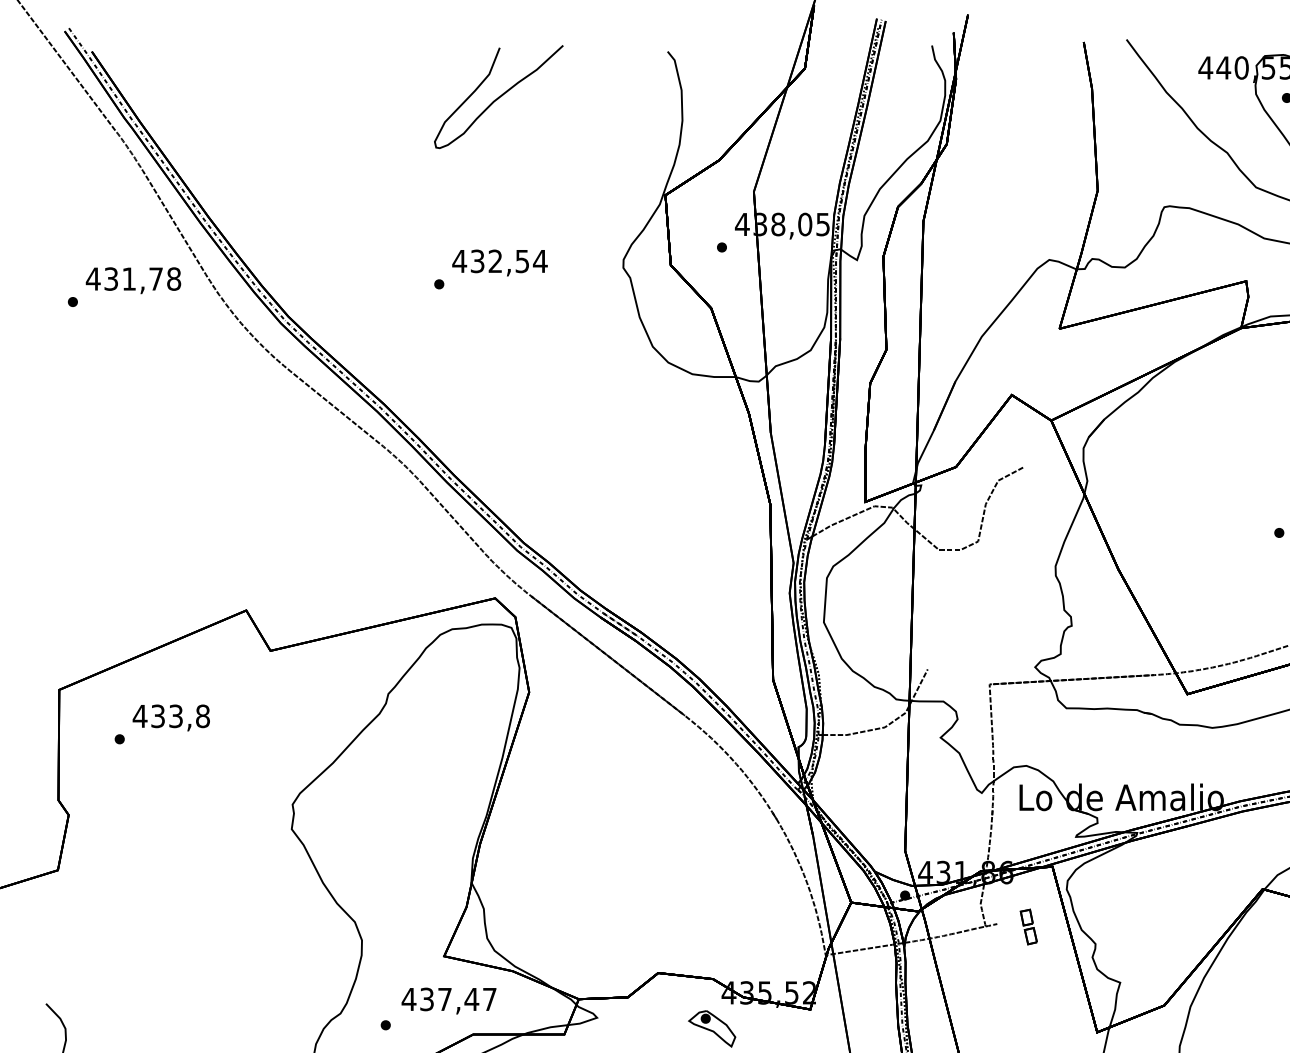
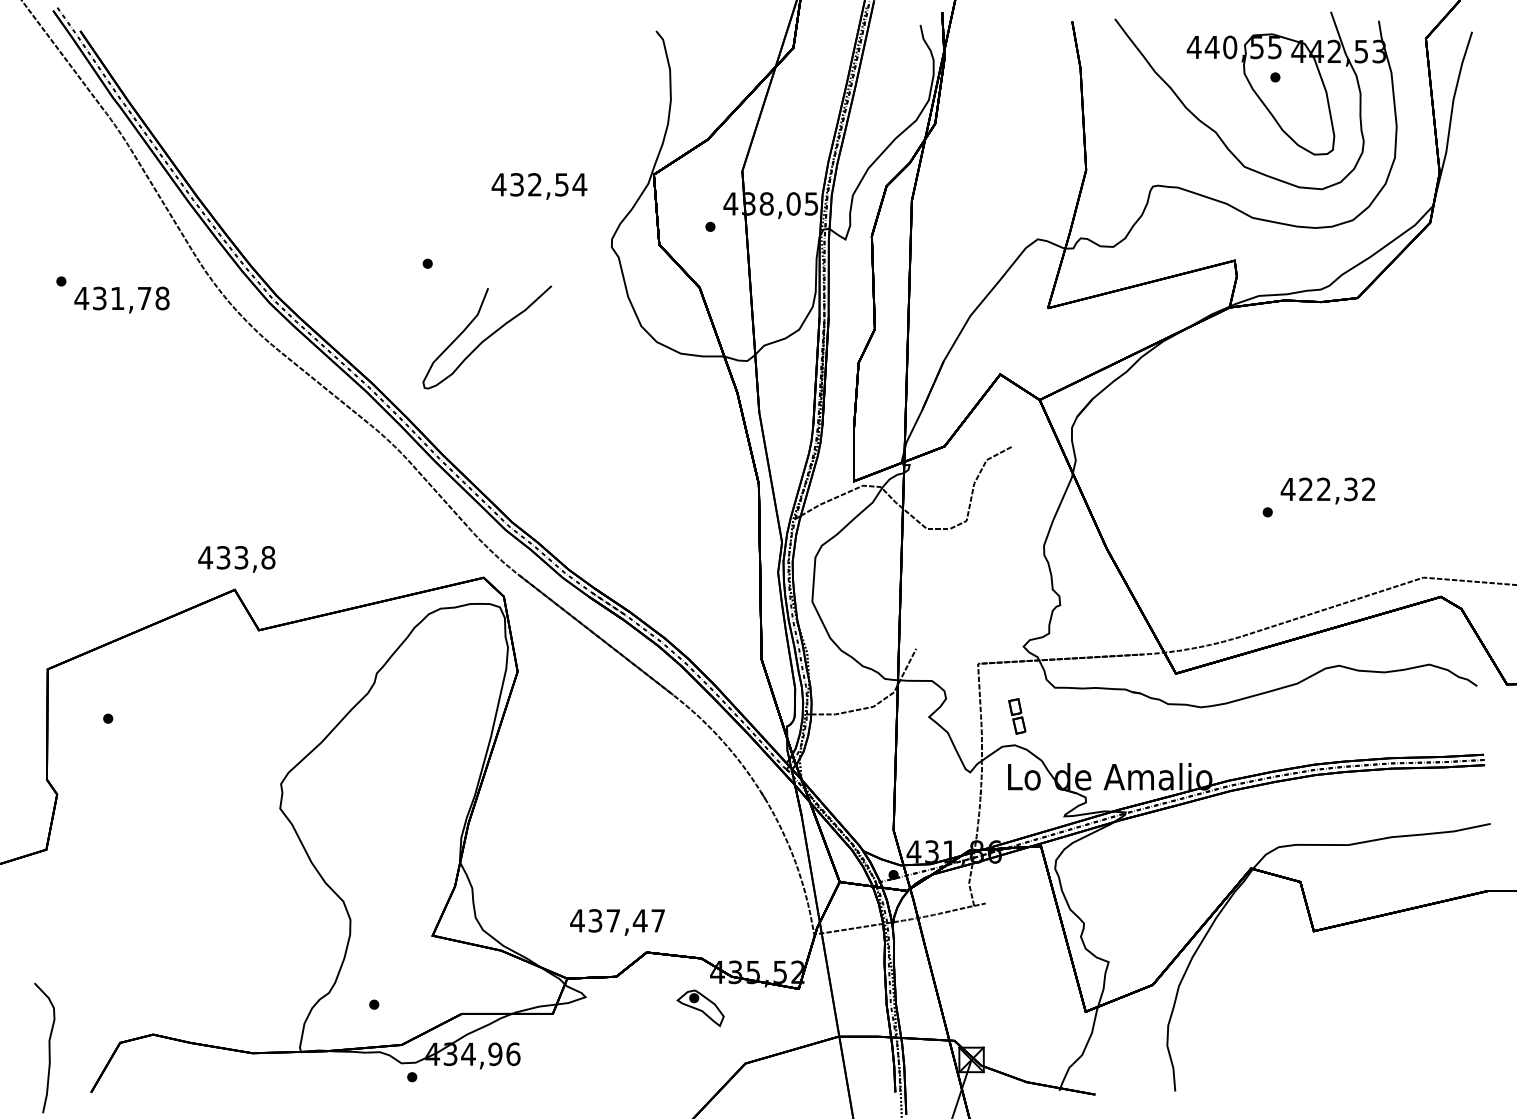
curve: (499, 97) -> (487, 337), moved
text: (500, 263) -> (539, 186), moved
text: (133, 280) -> (121, 299), moved
text: (171, 718) -> (236, 559), moved
part: (1029, 927) -> (1017, 716), moved
text: (449, 1001) -> (617, 922), moved

